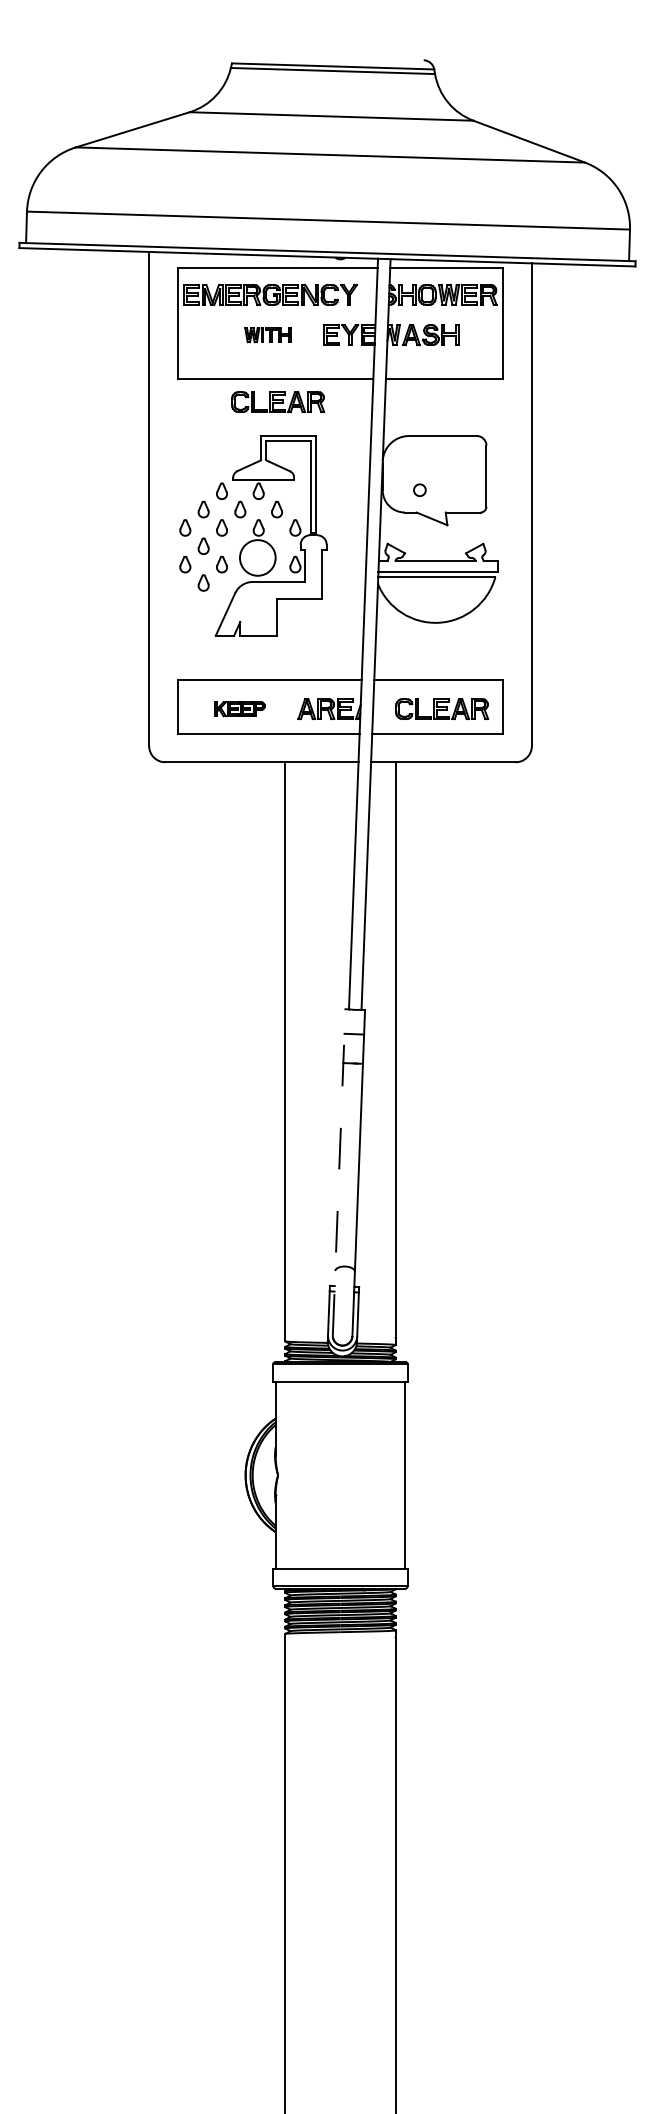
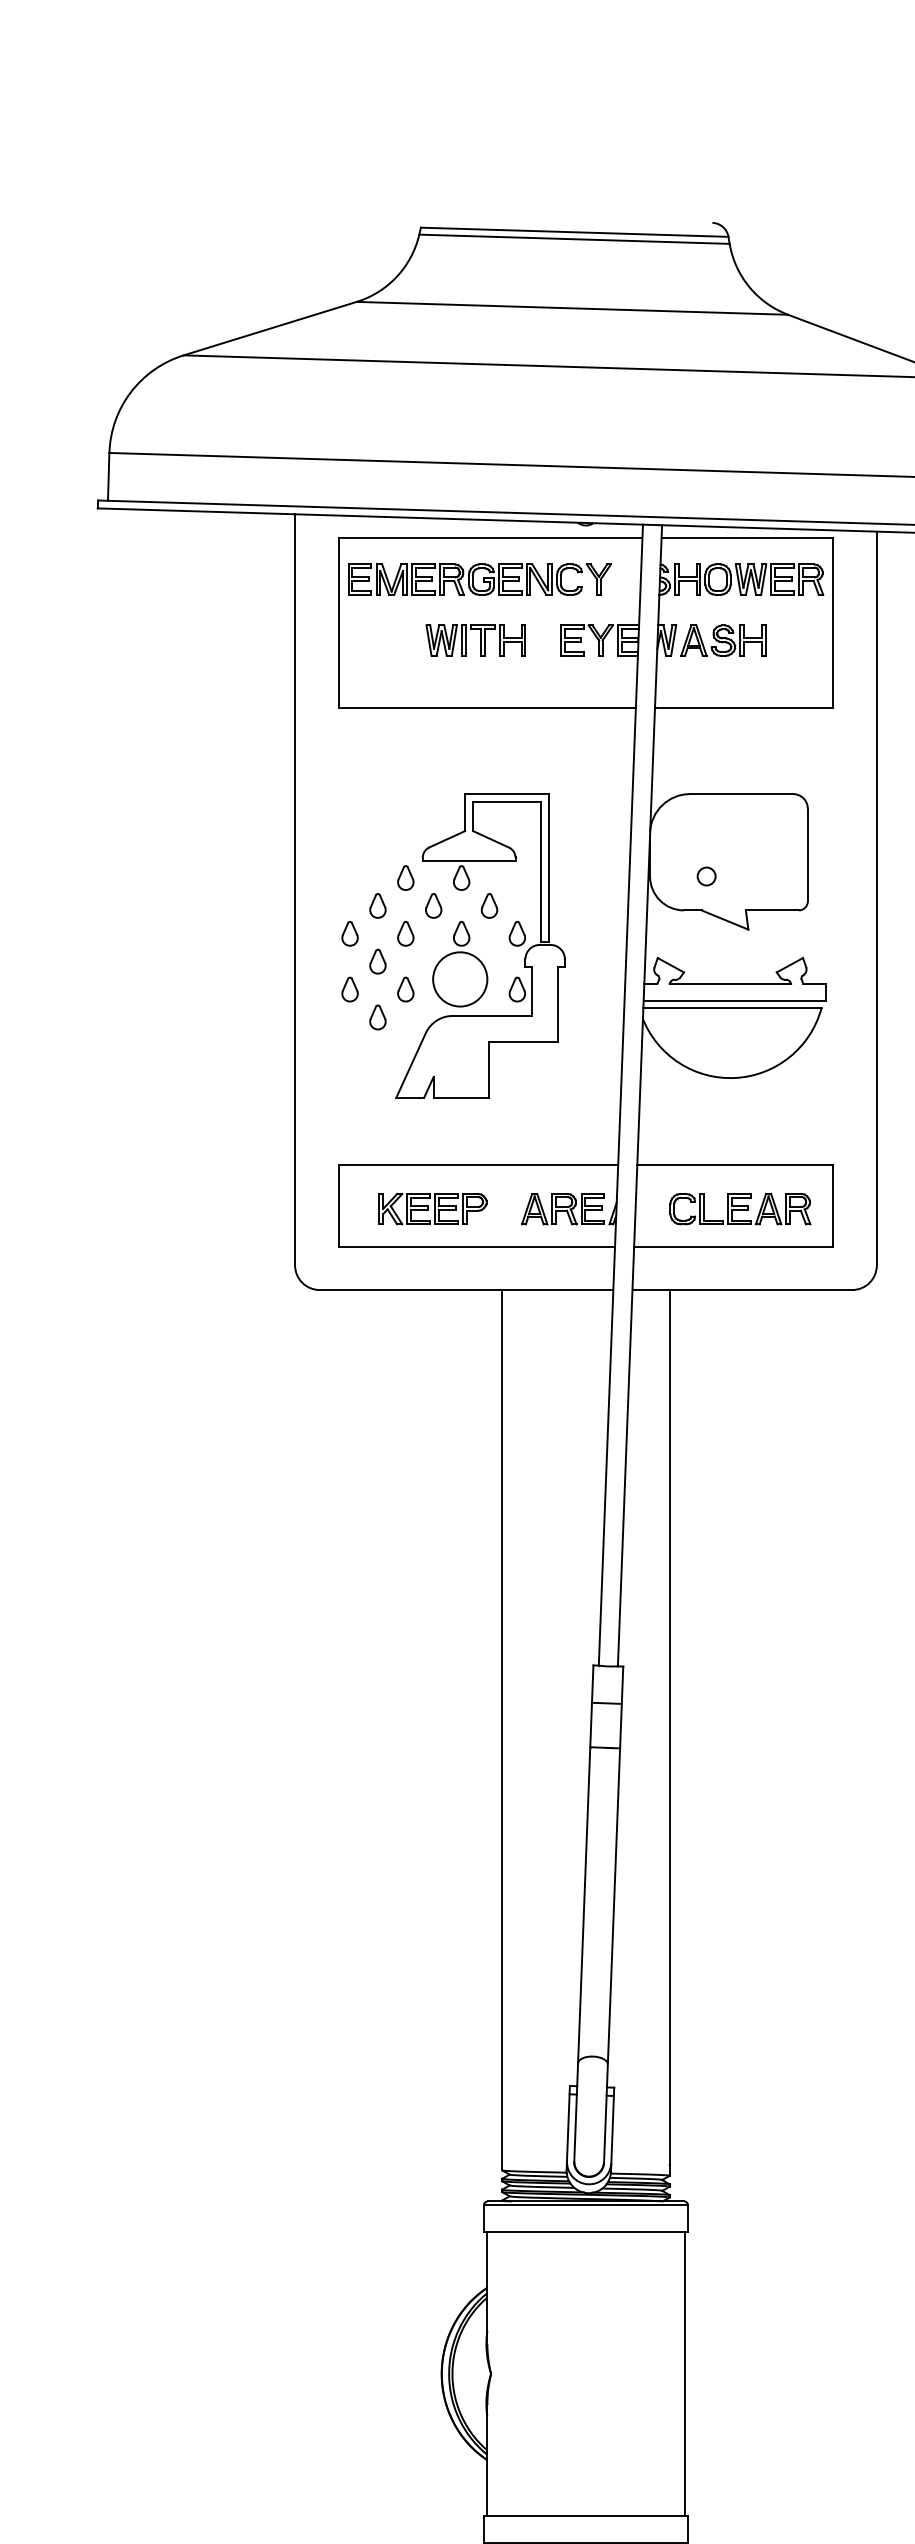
part: (267, 335) -> (474, 641), size x1.43
part: (278, 402) -> (491, 743), removed
part: (240, 709) -> (433, 1209), size x1.43
line: (339, 1171) -> (584, 1912), dashed -> solid

